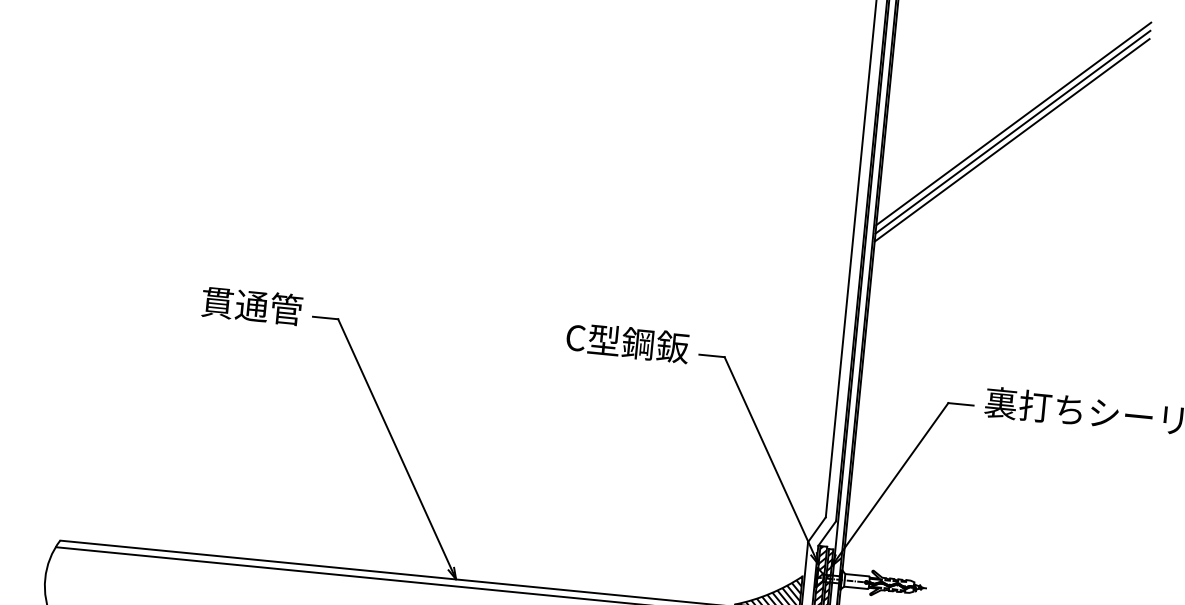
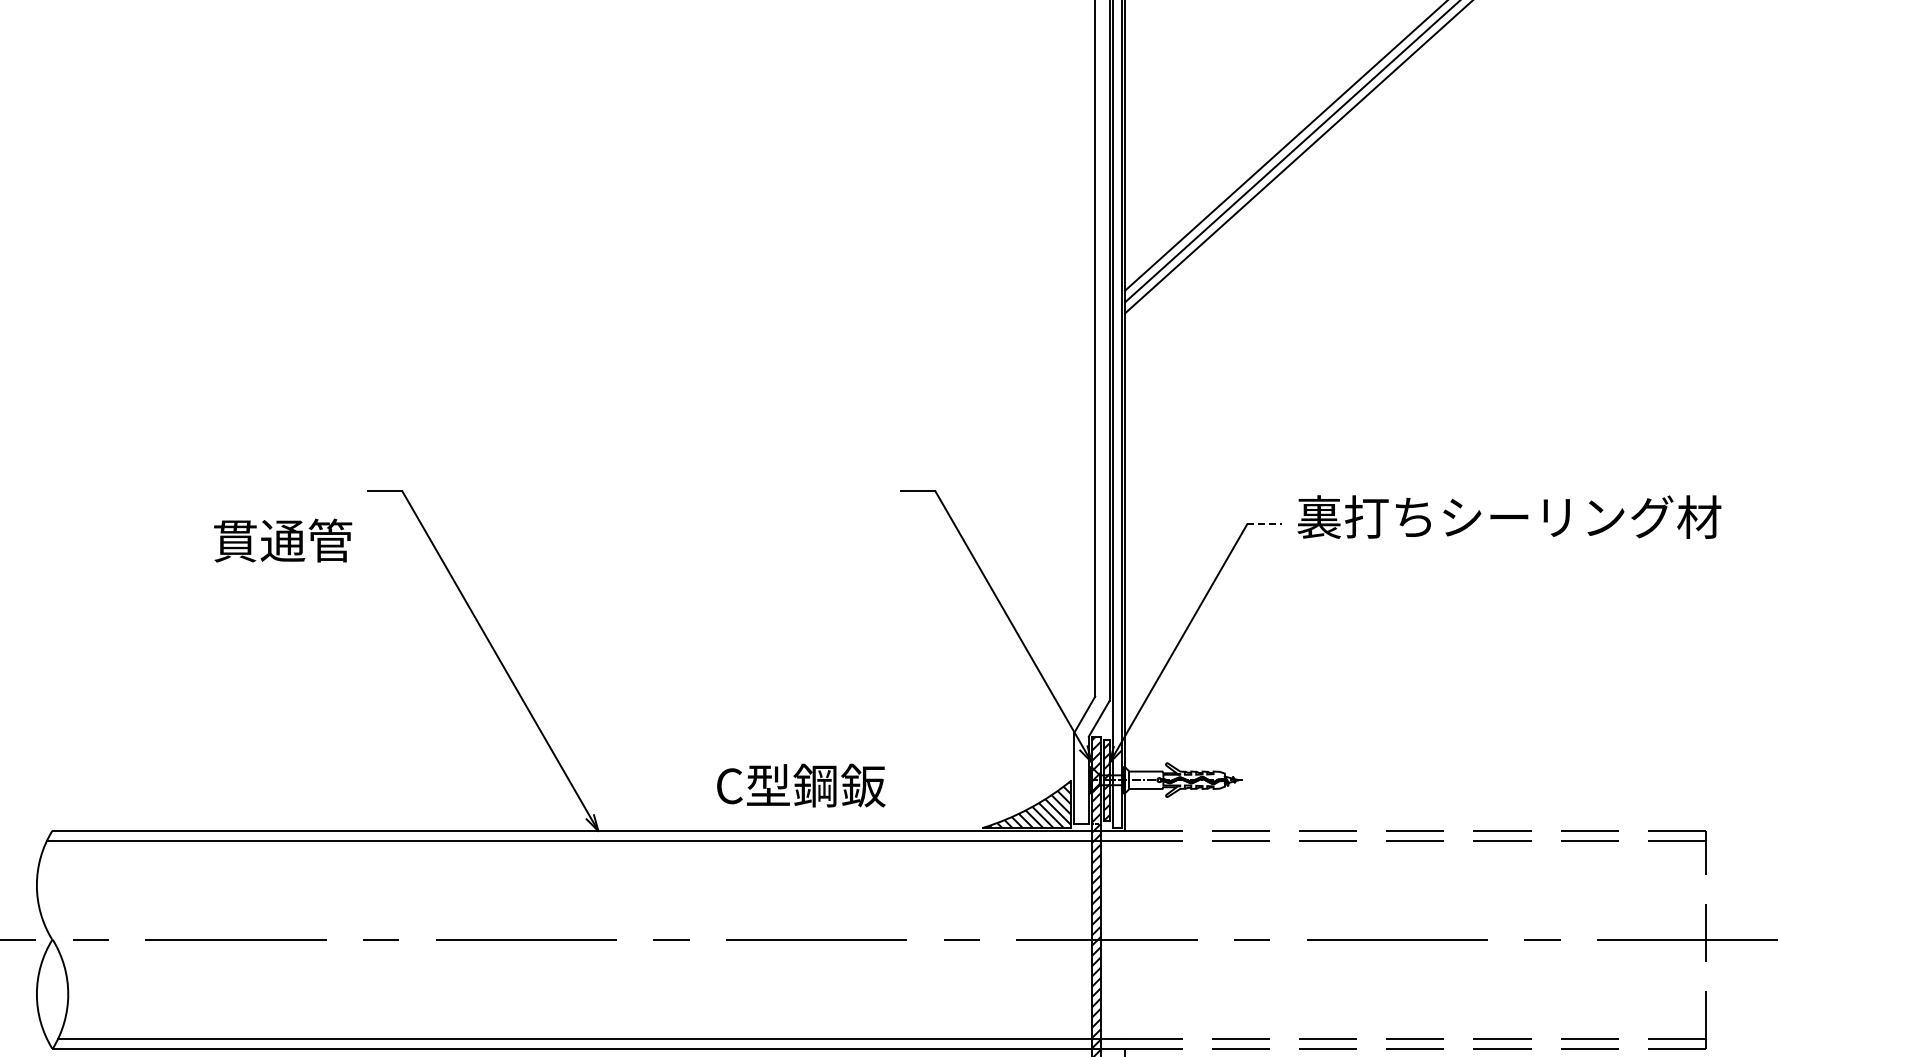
text: (252, 305) -> (283, 540), moved
text: (628, 342) -> (801, 785), moved
line: (961, 404) -> (1265, 524), solid -> dashed

